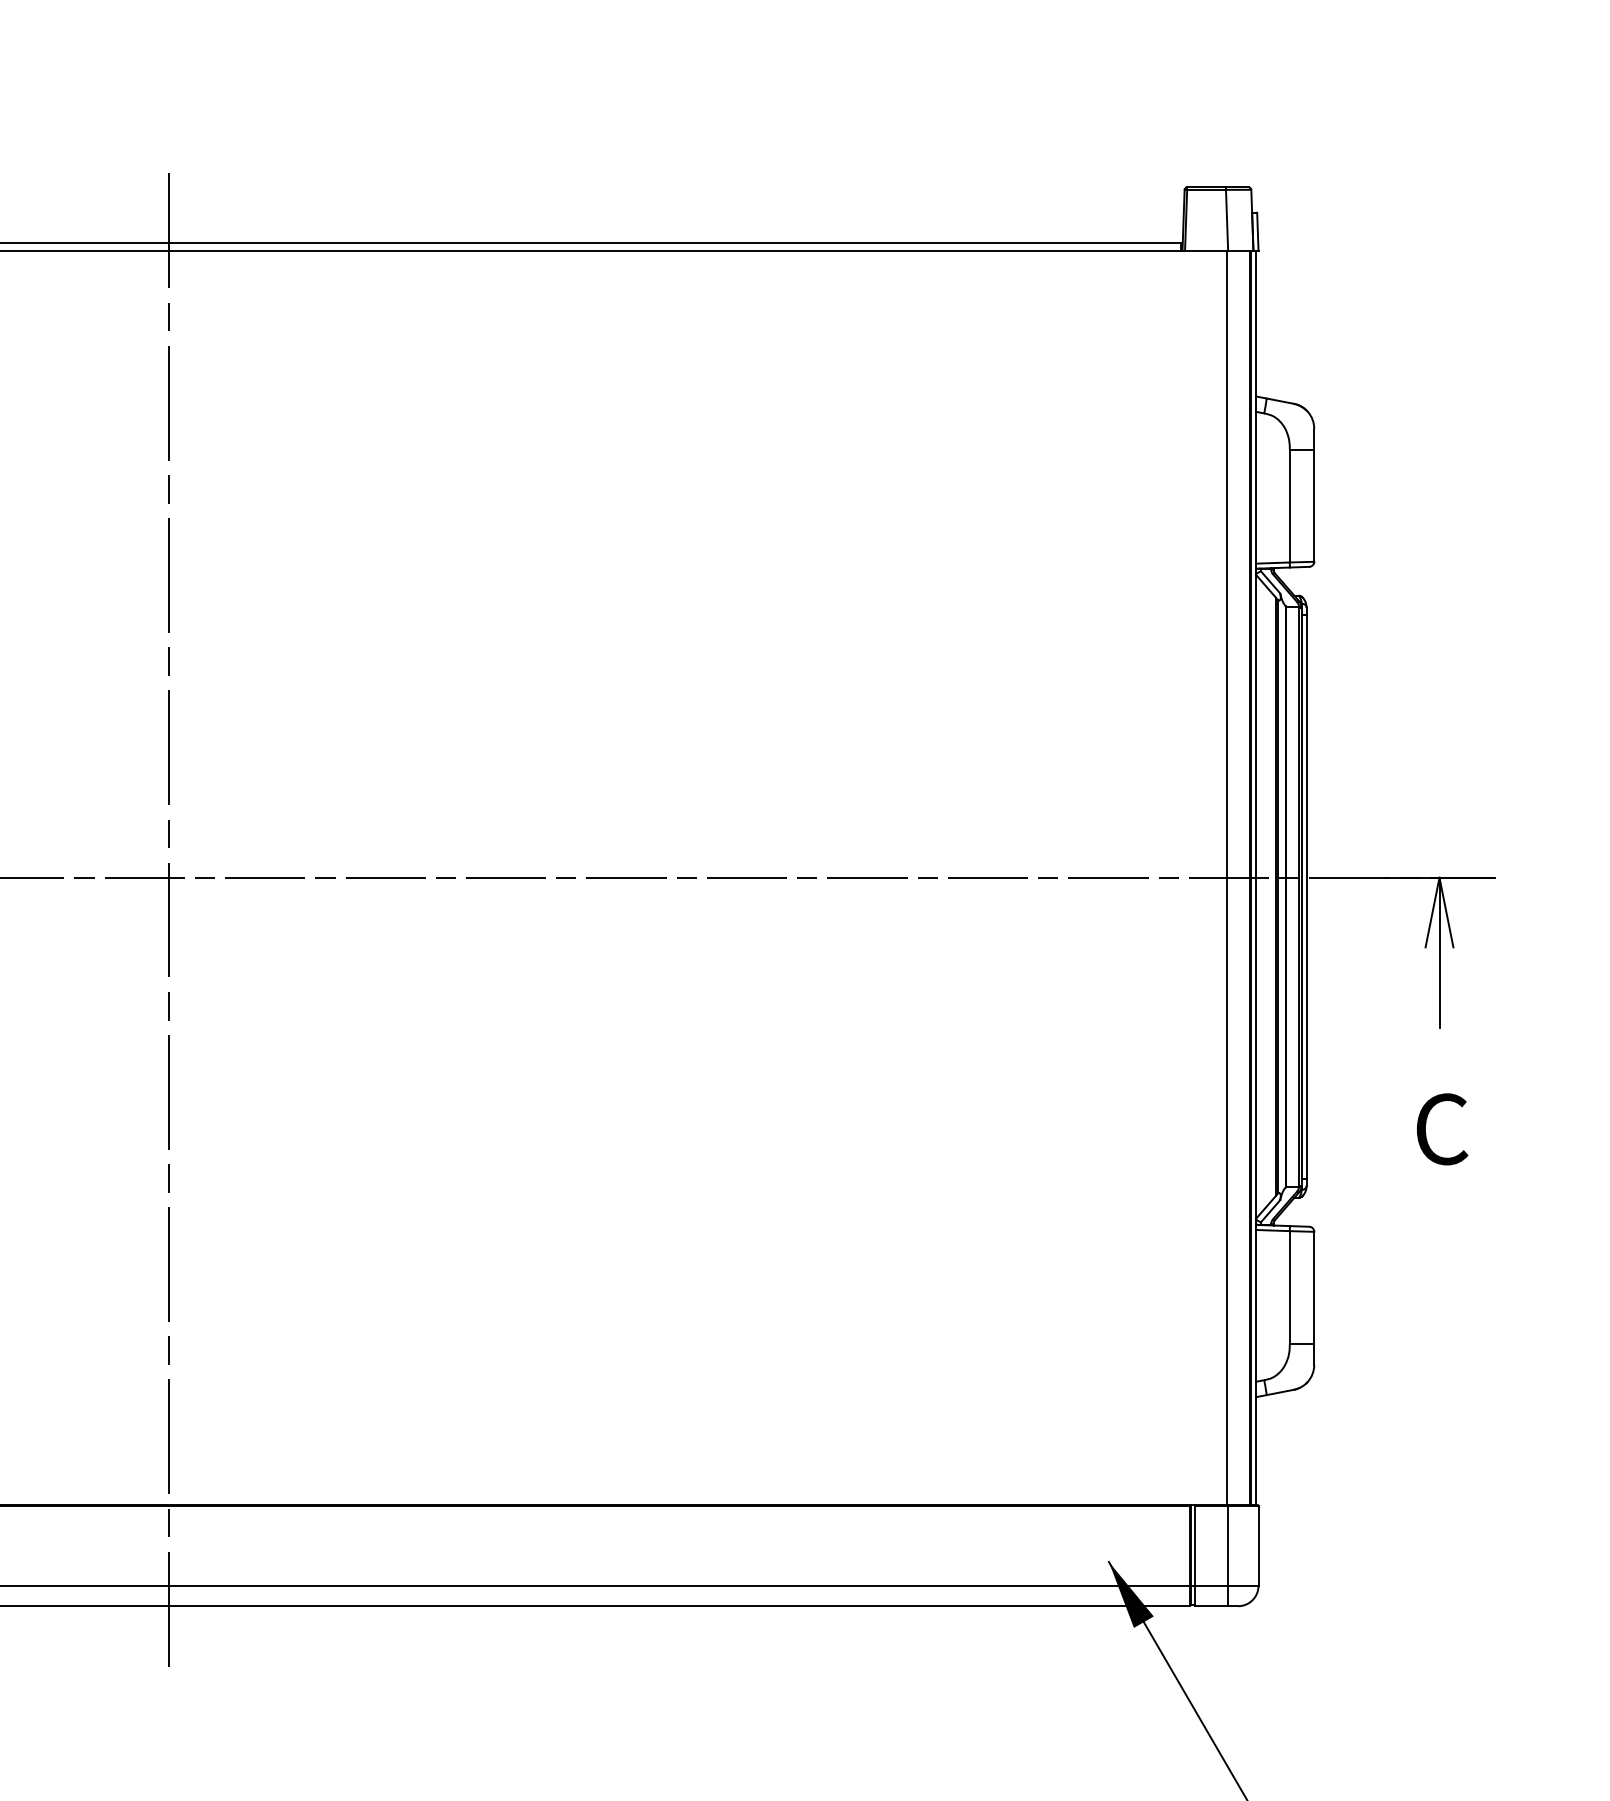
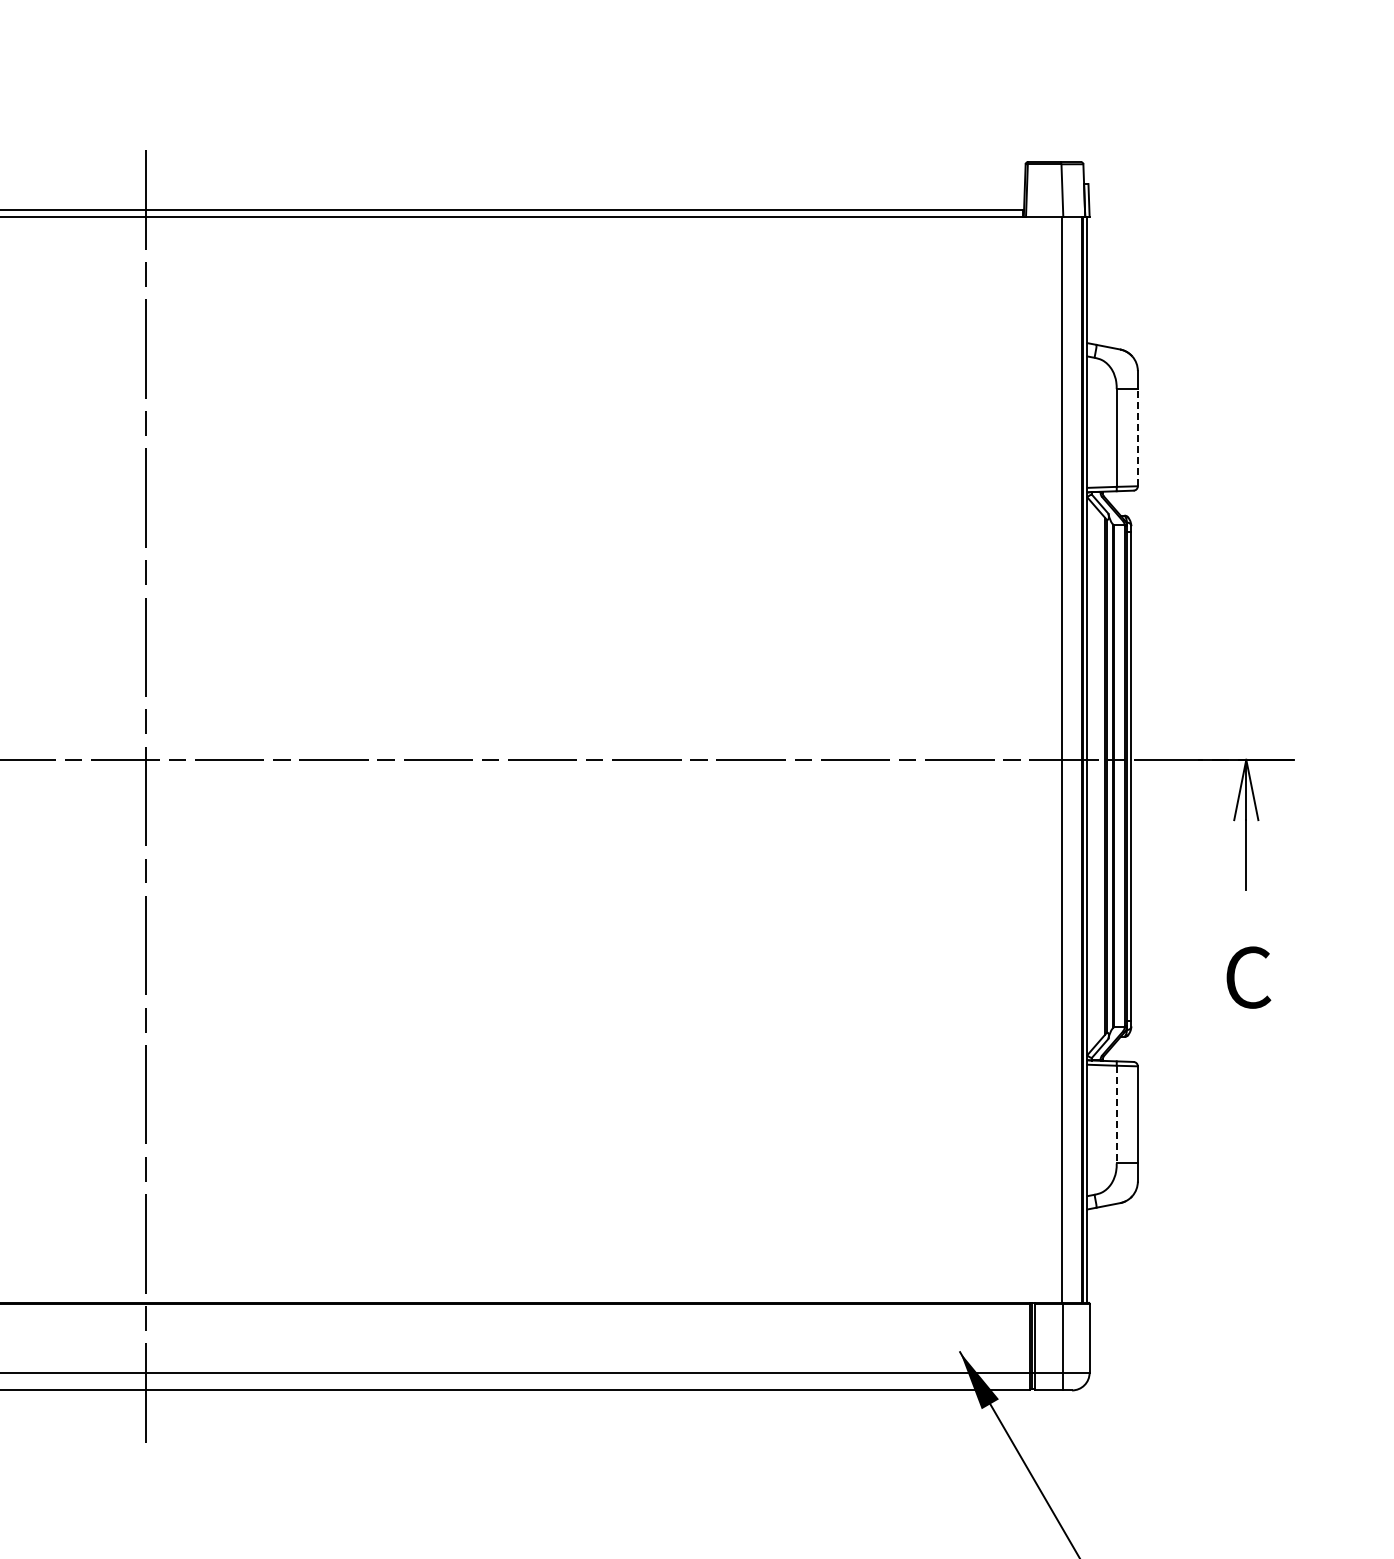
line: (1313, 505) -> (1137, 437), solid -> dashed
line: (1289, 1287) -> (1116, 1114), solid -> dashed

